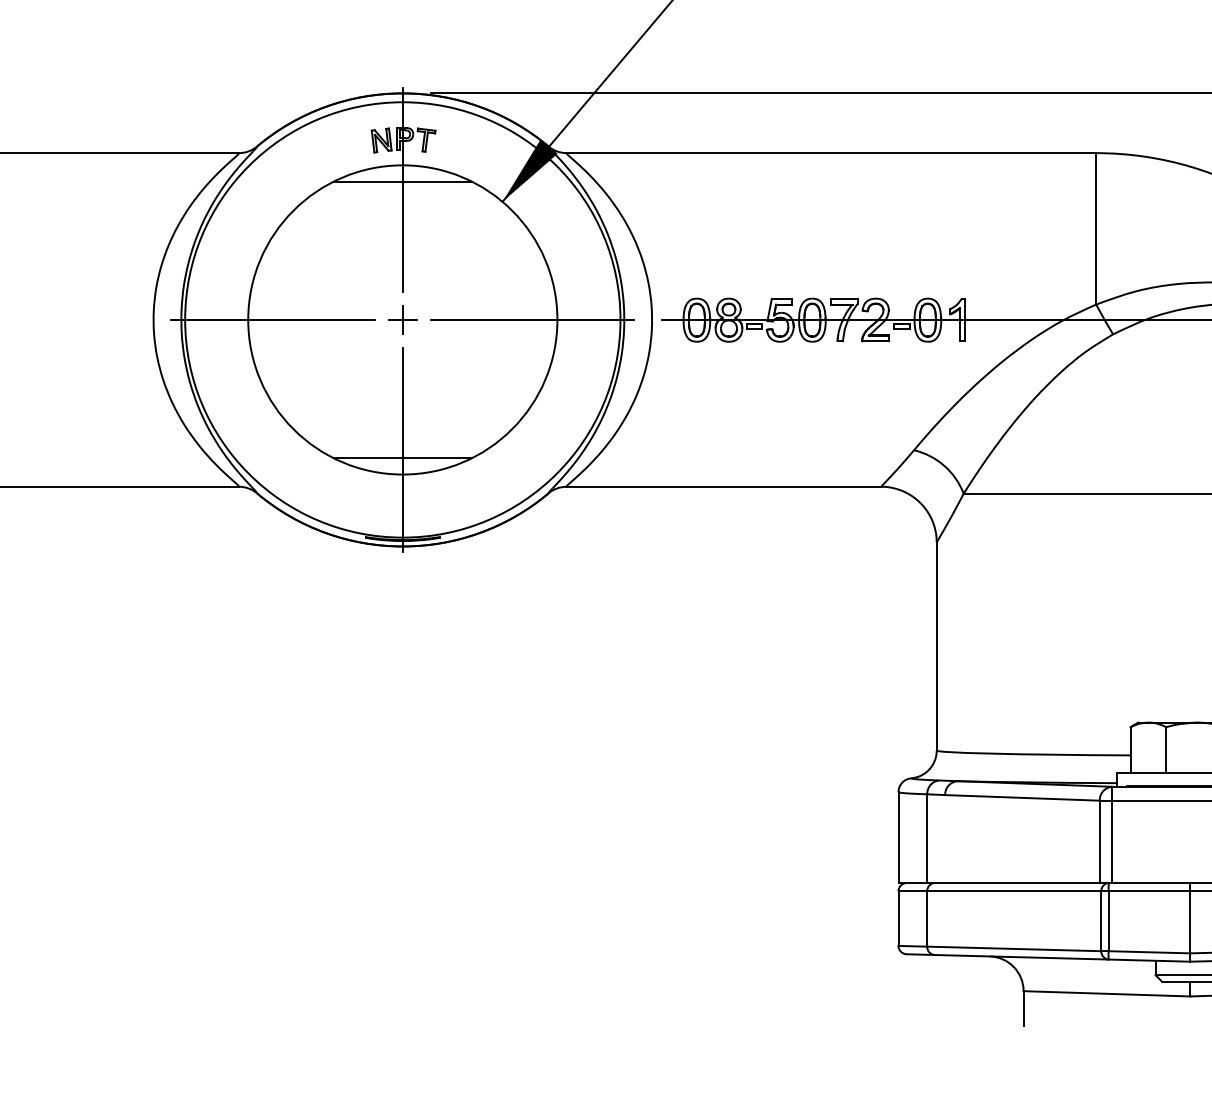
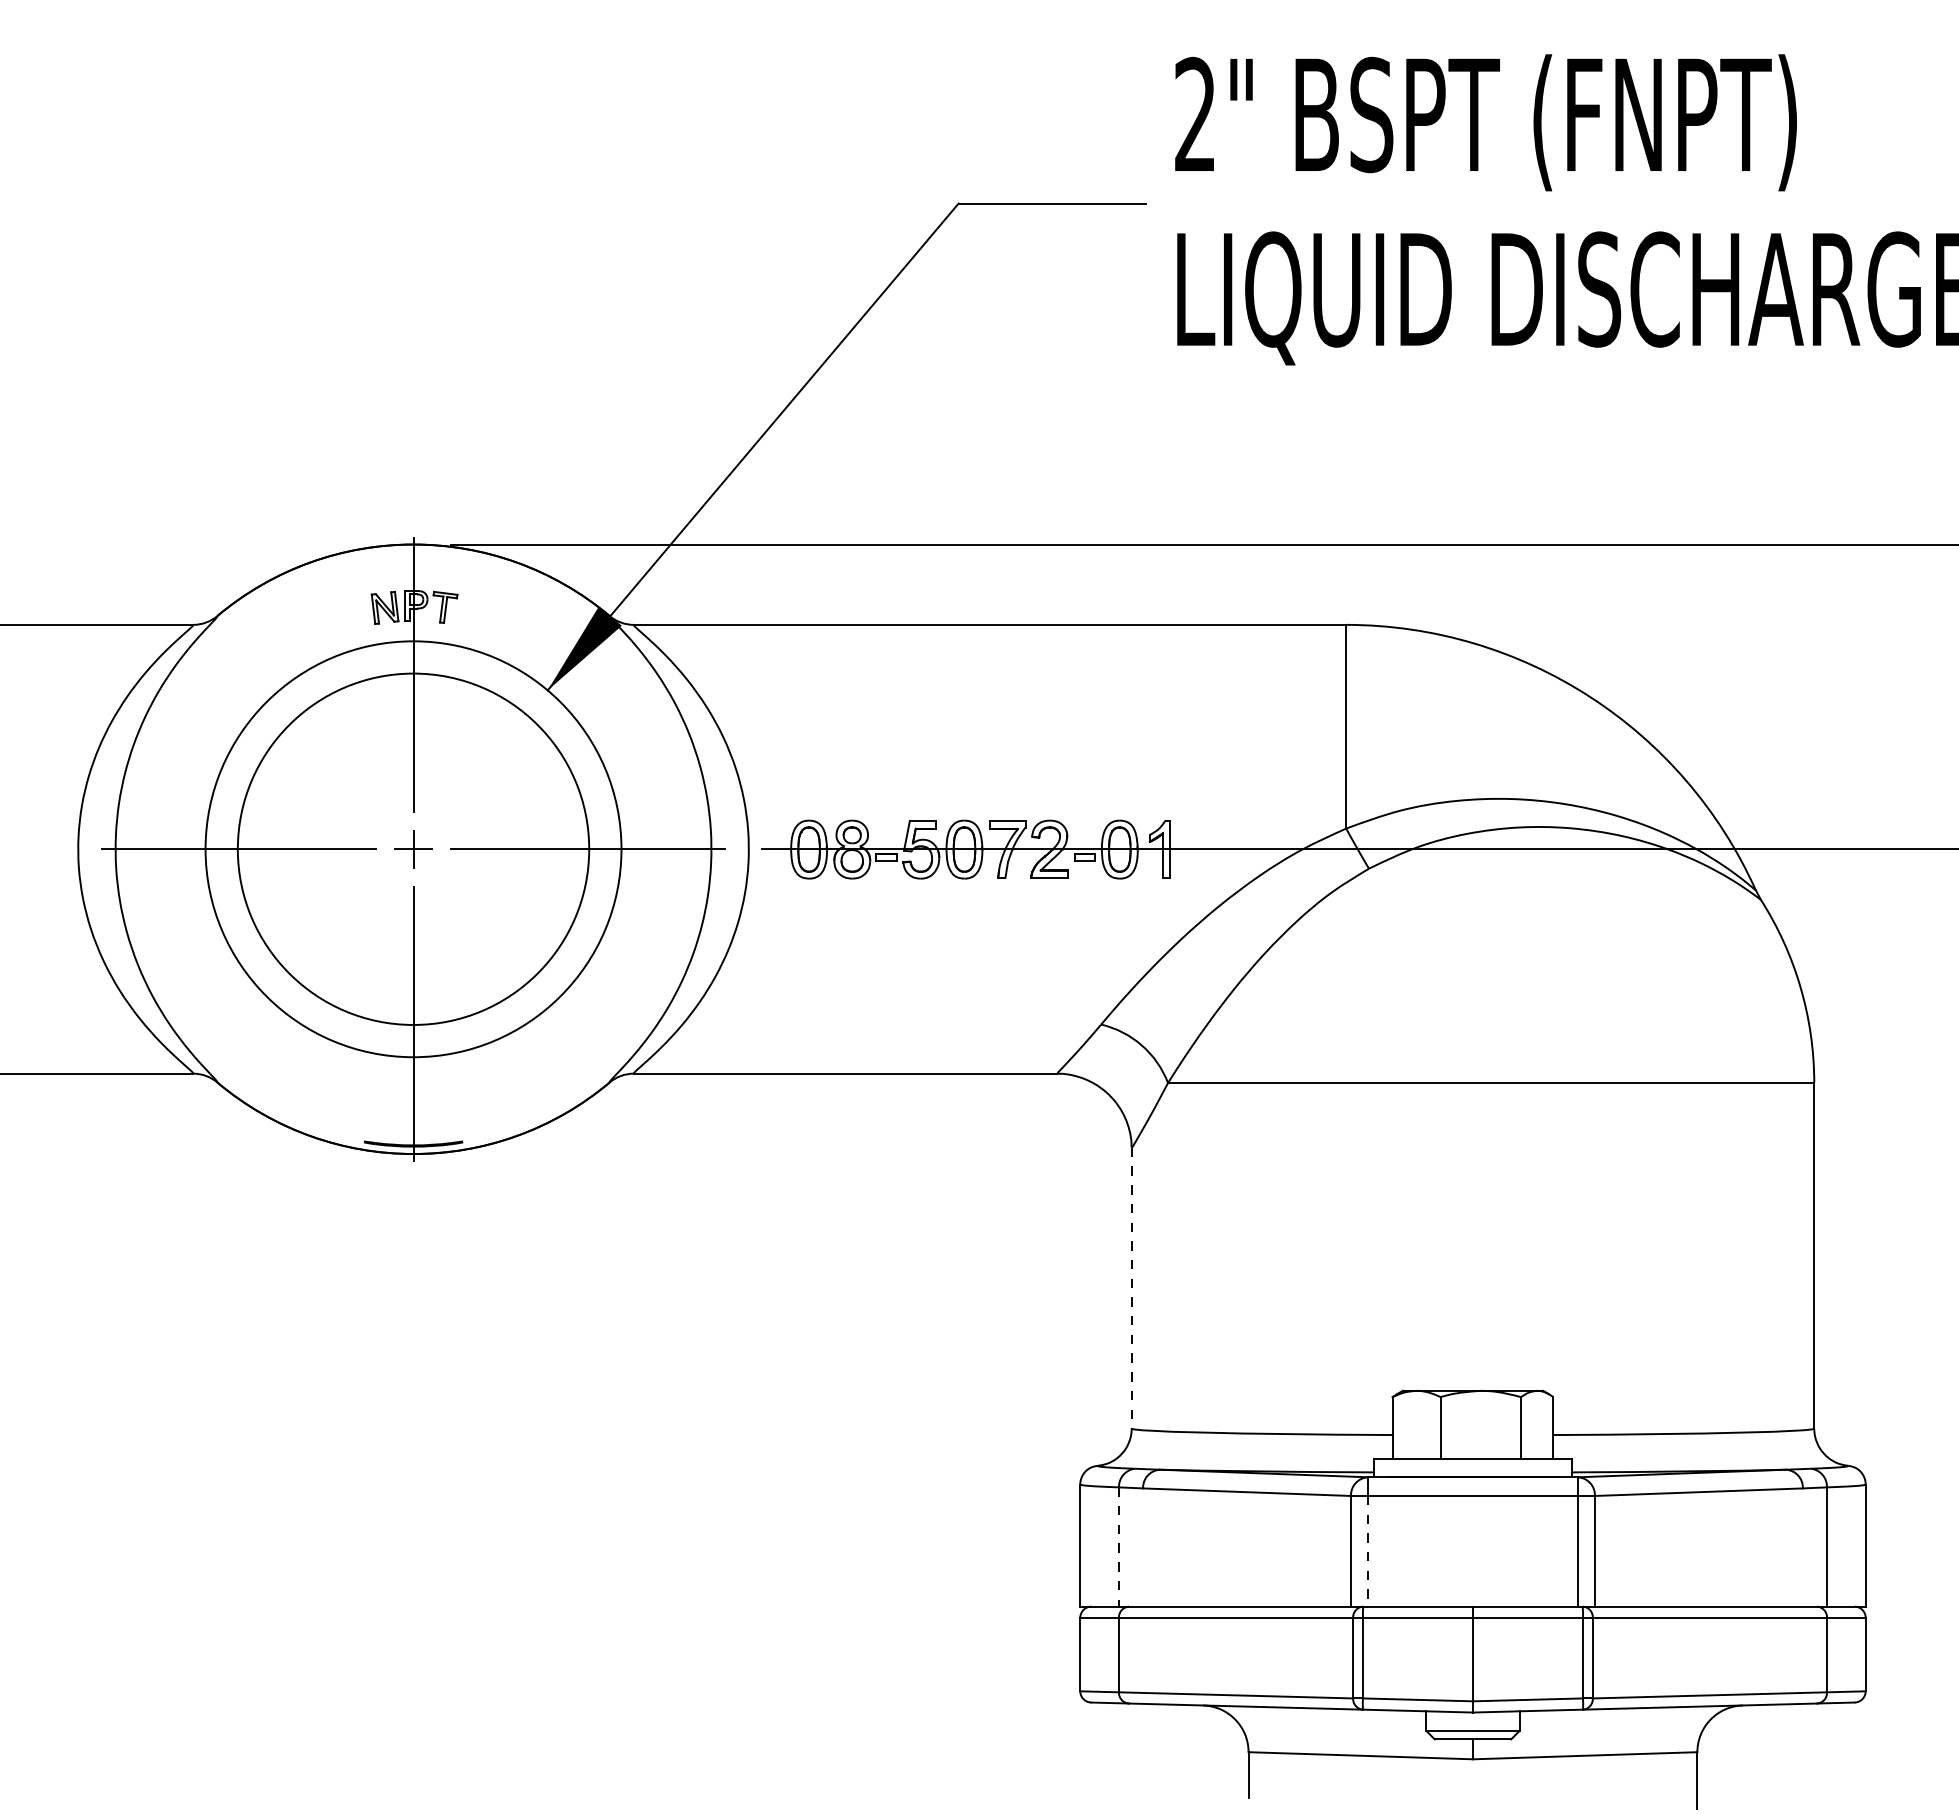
line: (402, 181) -> (413, 663), removed
circle: (402, 320) -> (413, 849), size x0.6
line: (402, 458) -> (412, 1035), removed
line: (936, 646) -> (1131, 1288), solid -> dashed
line: (926, 839) -> (1118, 1547), solid -> dashed
line: (1112, 841) -> (1367, 1551), solid -> dashed

